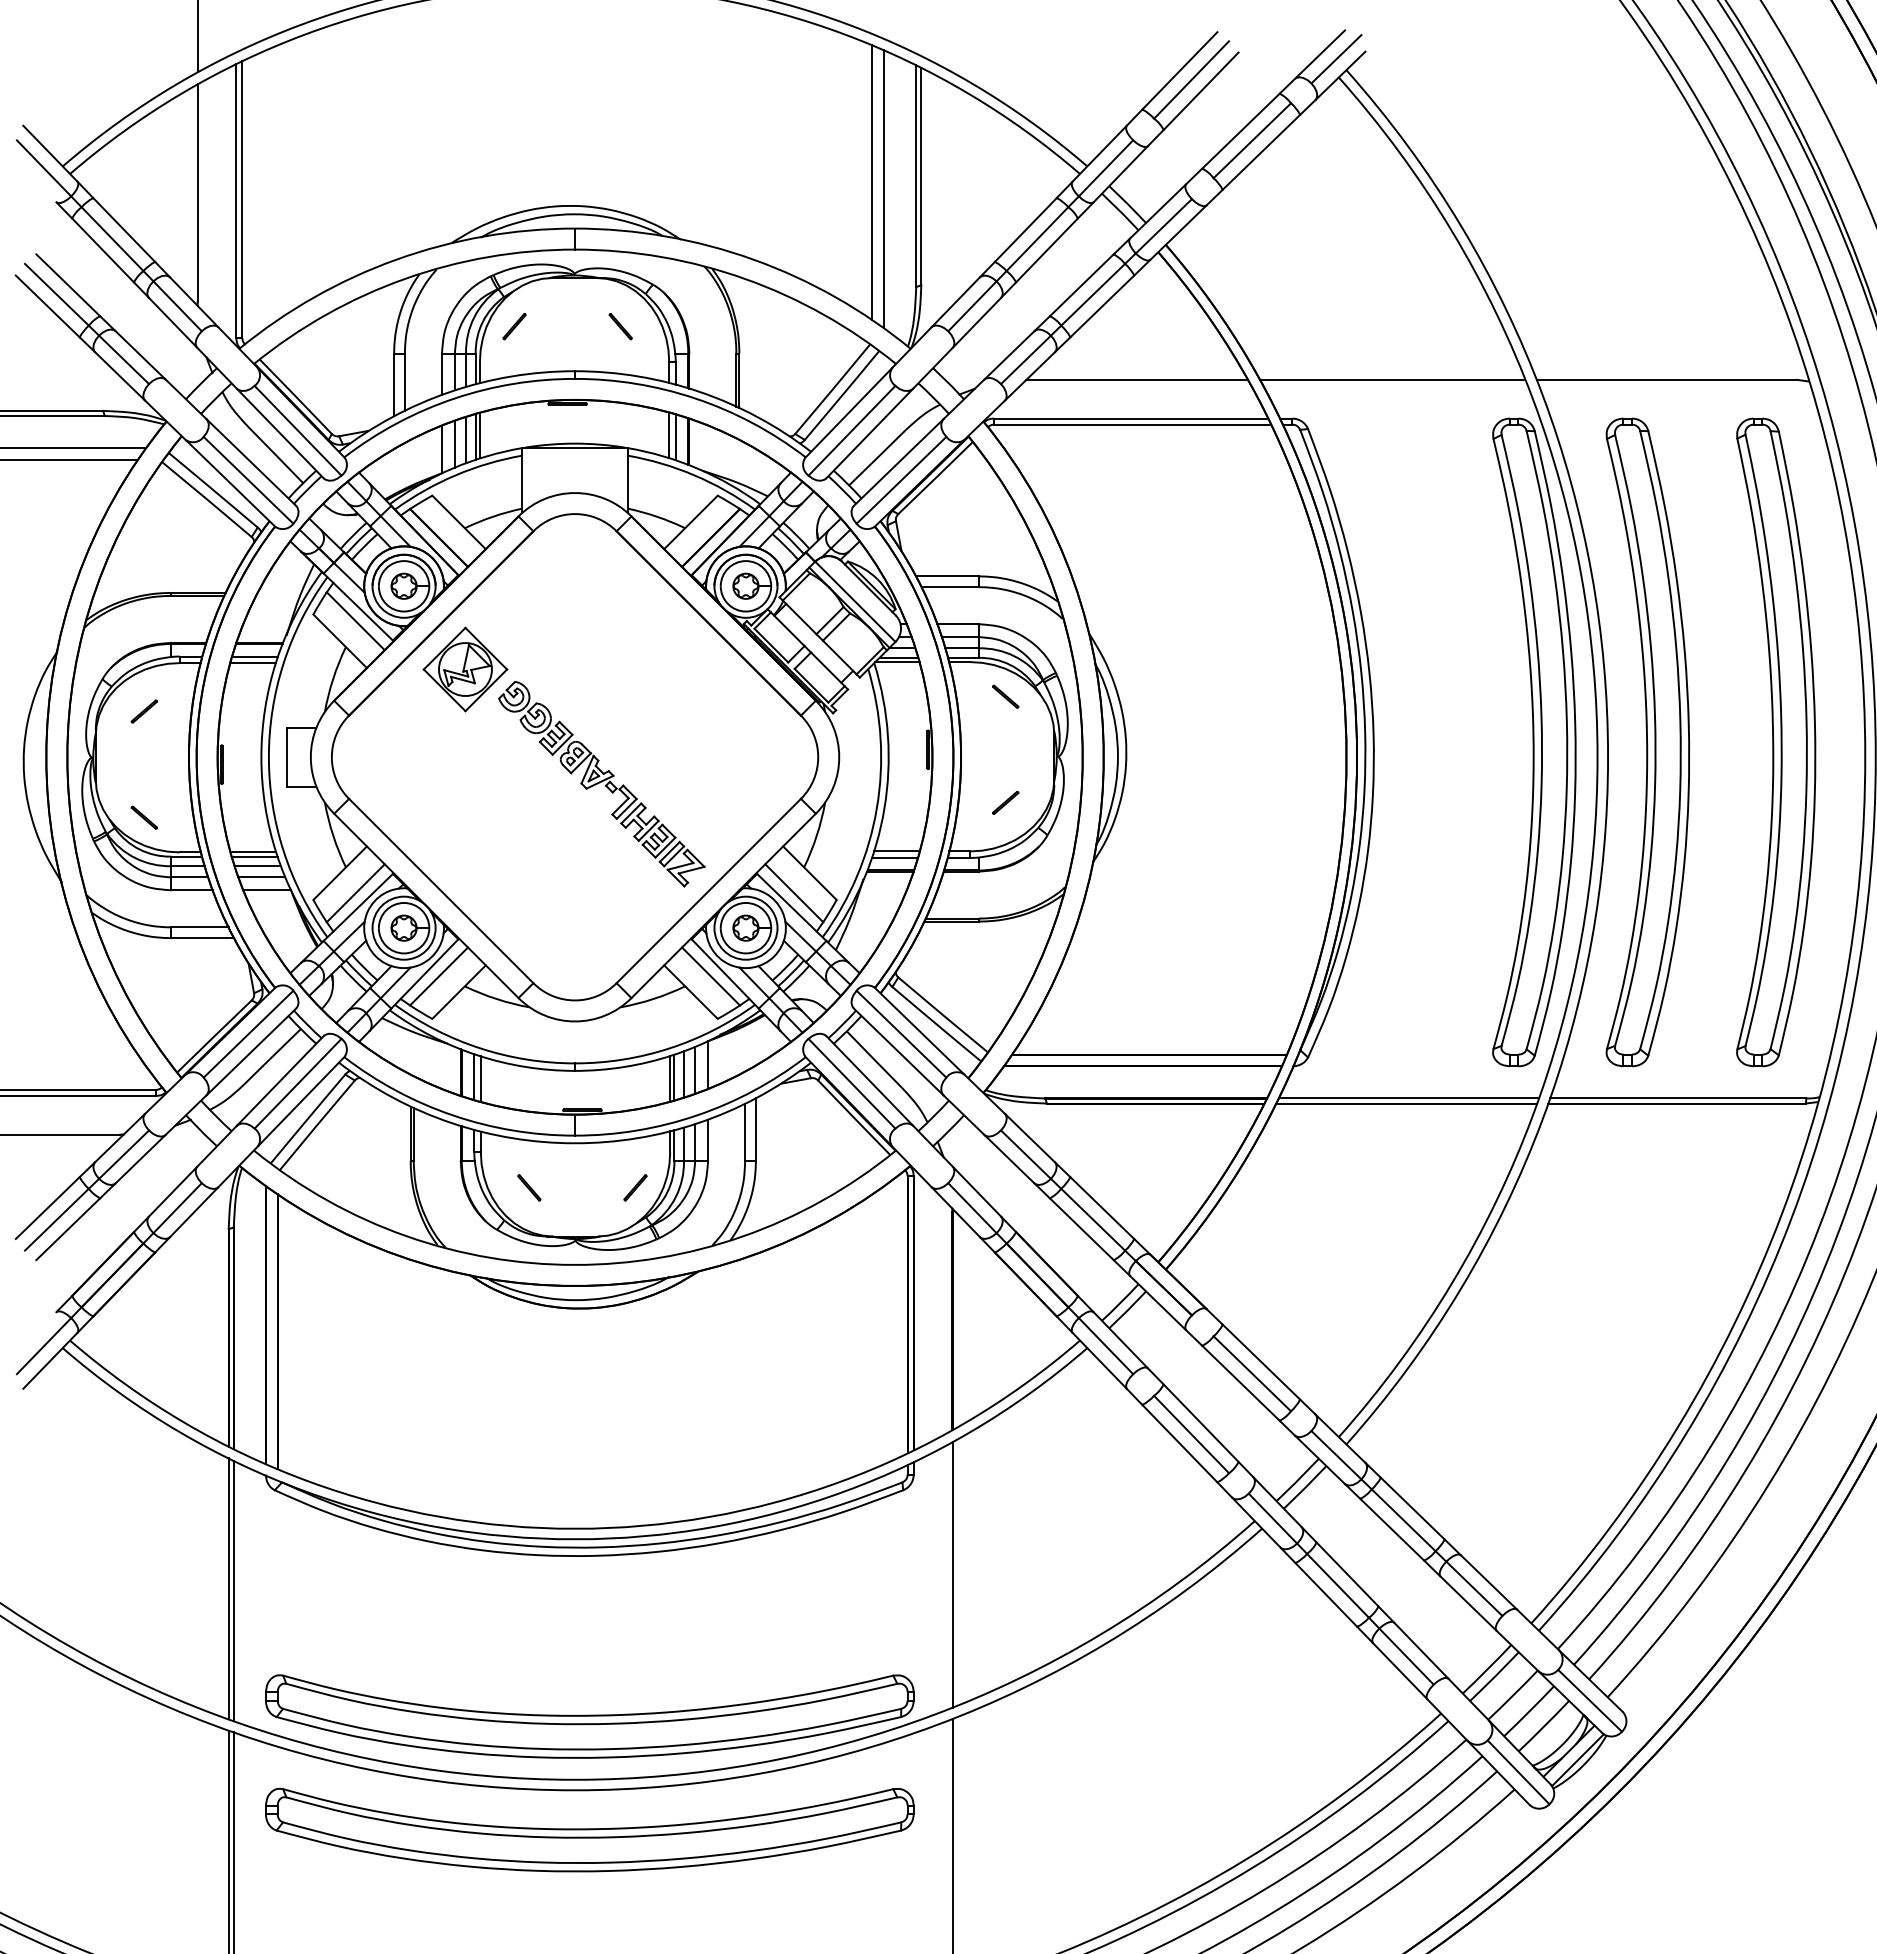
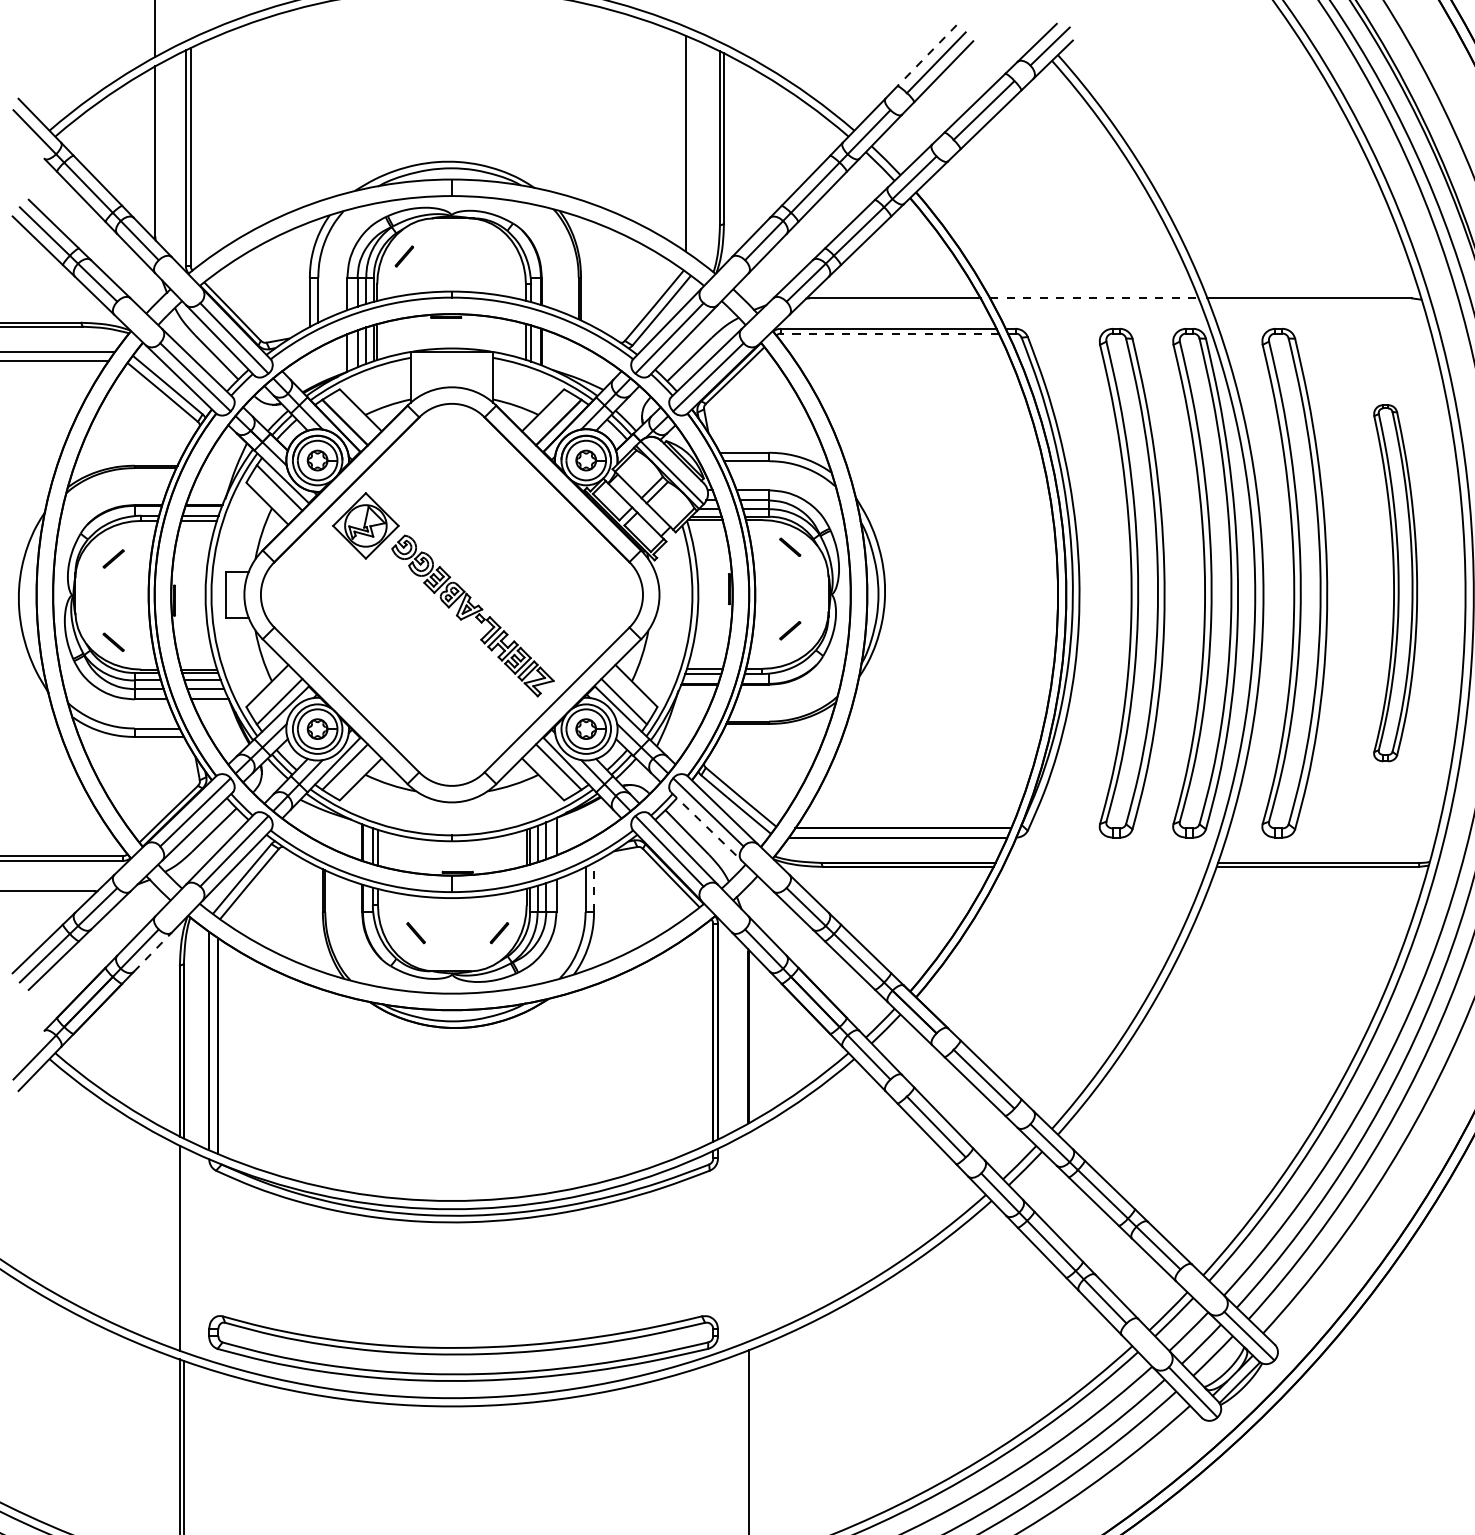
line: (1179, 70) -> (926, 55), solid -> dashed
line: (884, 189) -> (695, 148), removed
line: (620, 326) -> (487, 256), removed
line: (1392, 379) -> (1094, 298), solid -> dashed
line: (1132, 424) -> (889, 333), solid -> dashed
part: (1440, 742) -> (1131, 583), added
part: (1776, 742) -> (1395, 583), size x0.7
line: (899, 1052) -> (706, 826), solid -> dashed
line: (1408, 1098) -> (1106, 862), removed
line: (1406, 1103) -> (1105, 866), removed
line: (755, 1129) -> (593, 887), solid -> dashed
line: (194, 1212) -> (153, 952), solid -> dashed
line: (952, 1574) -> (748, 1236), removed
line: (233, 1590) -> (183, 1249), removed
part: (589, 1829) -> (463, 1437), removed

